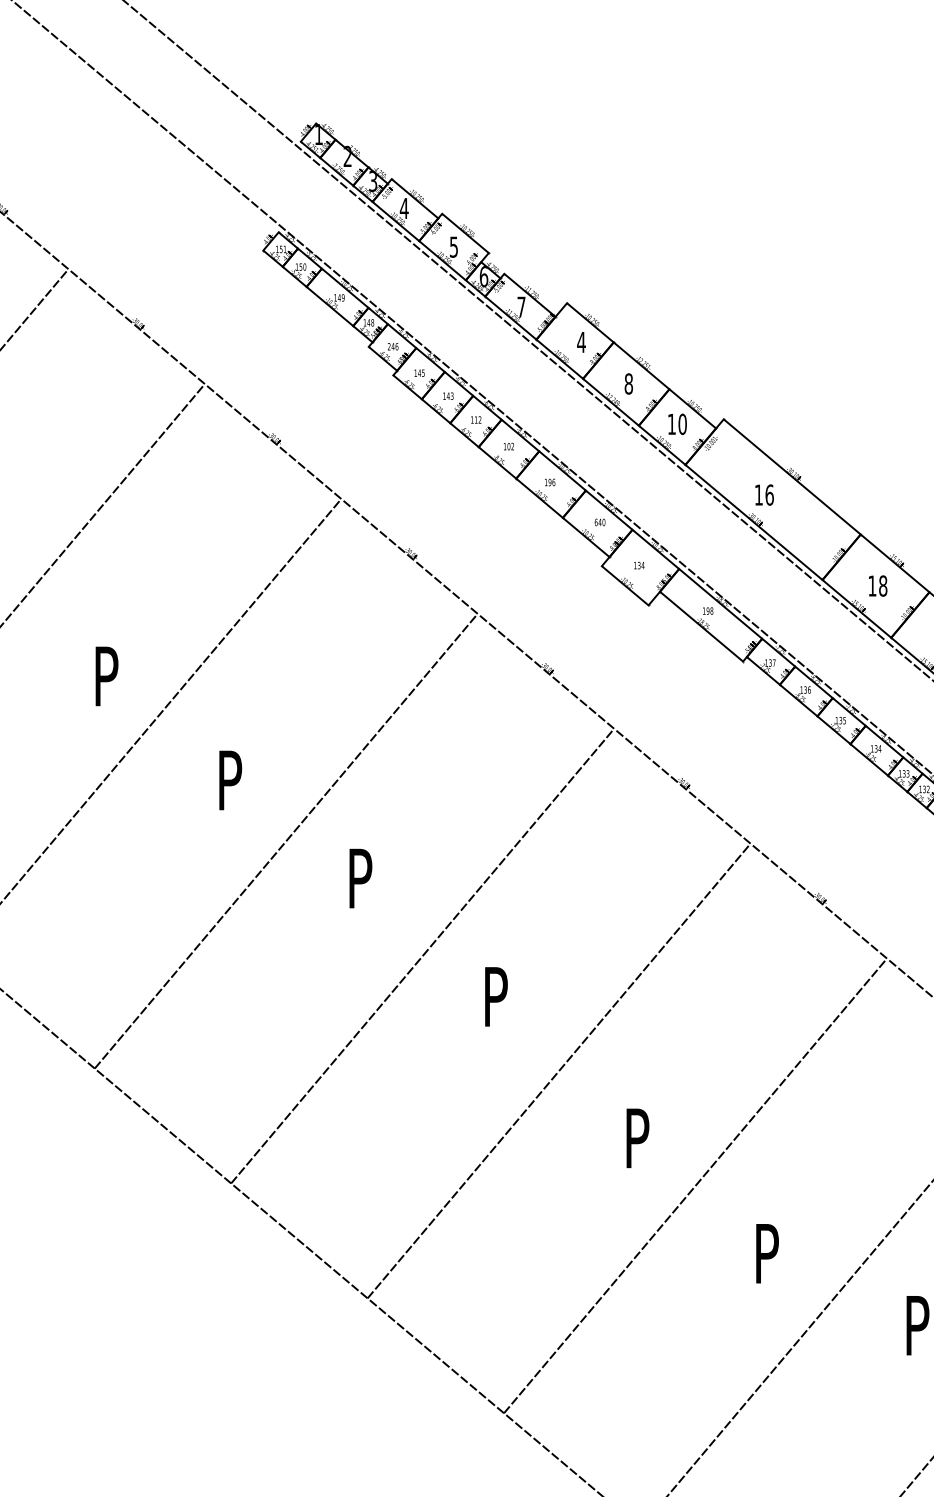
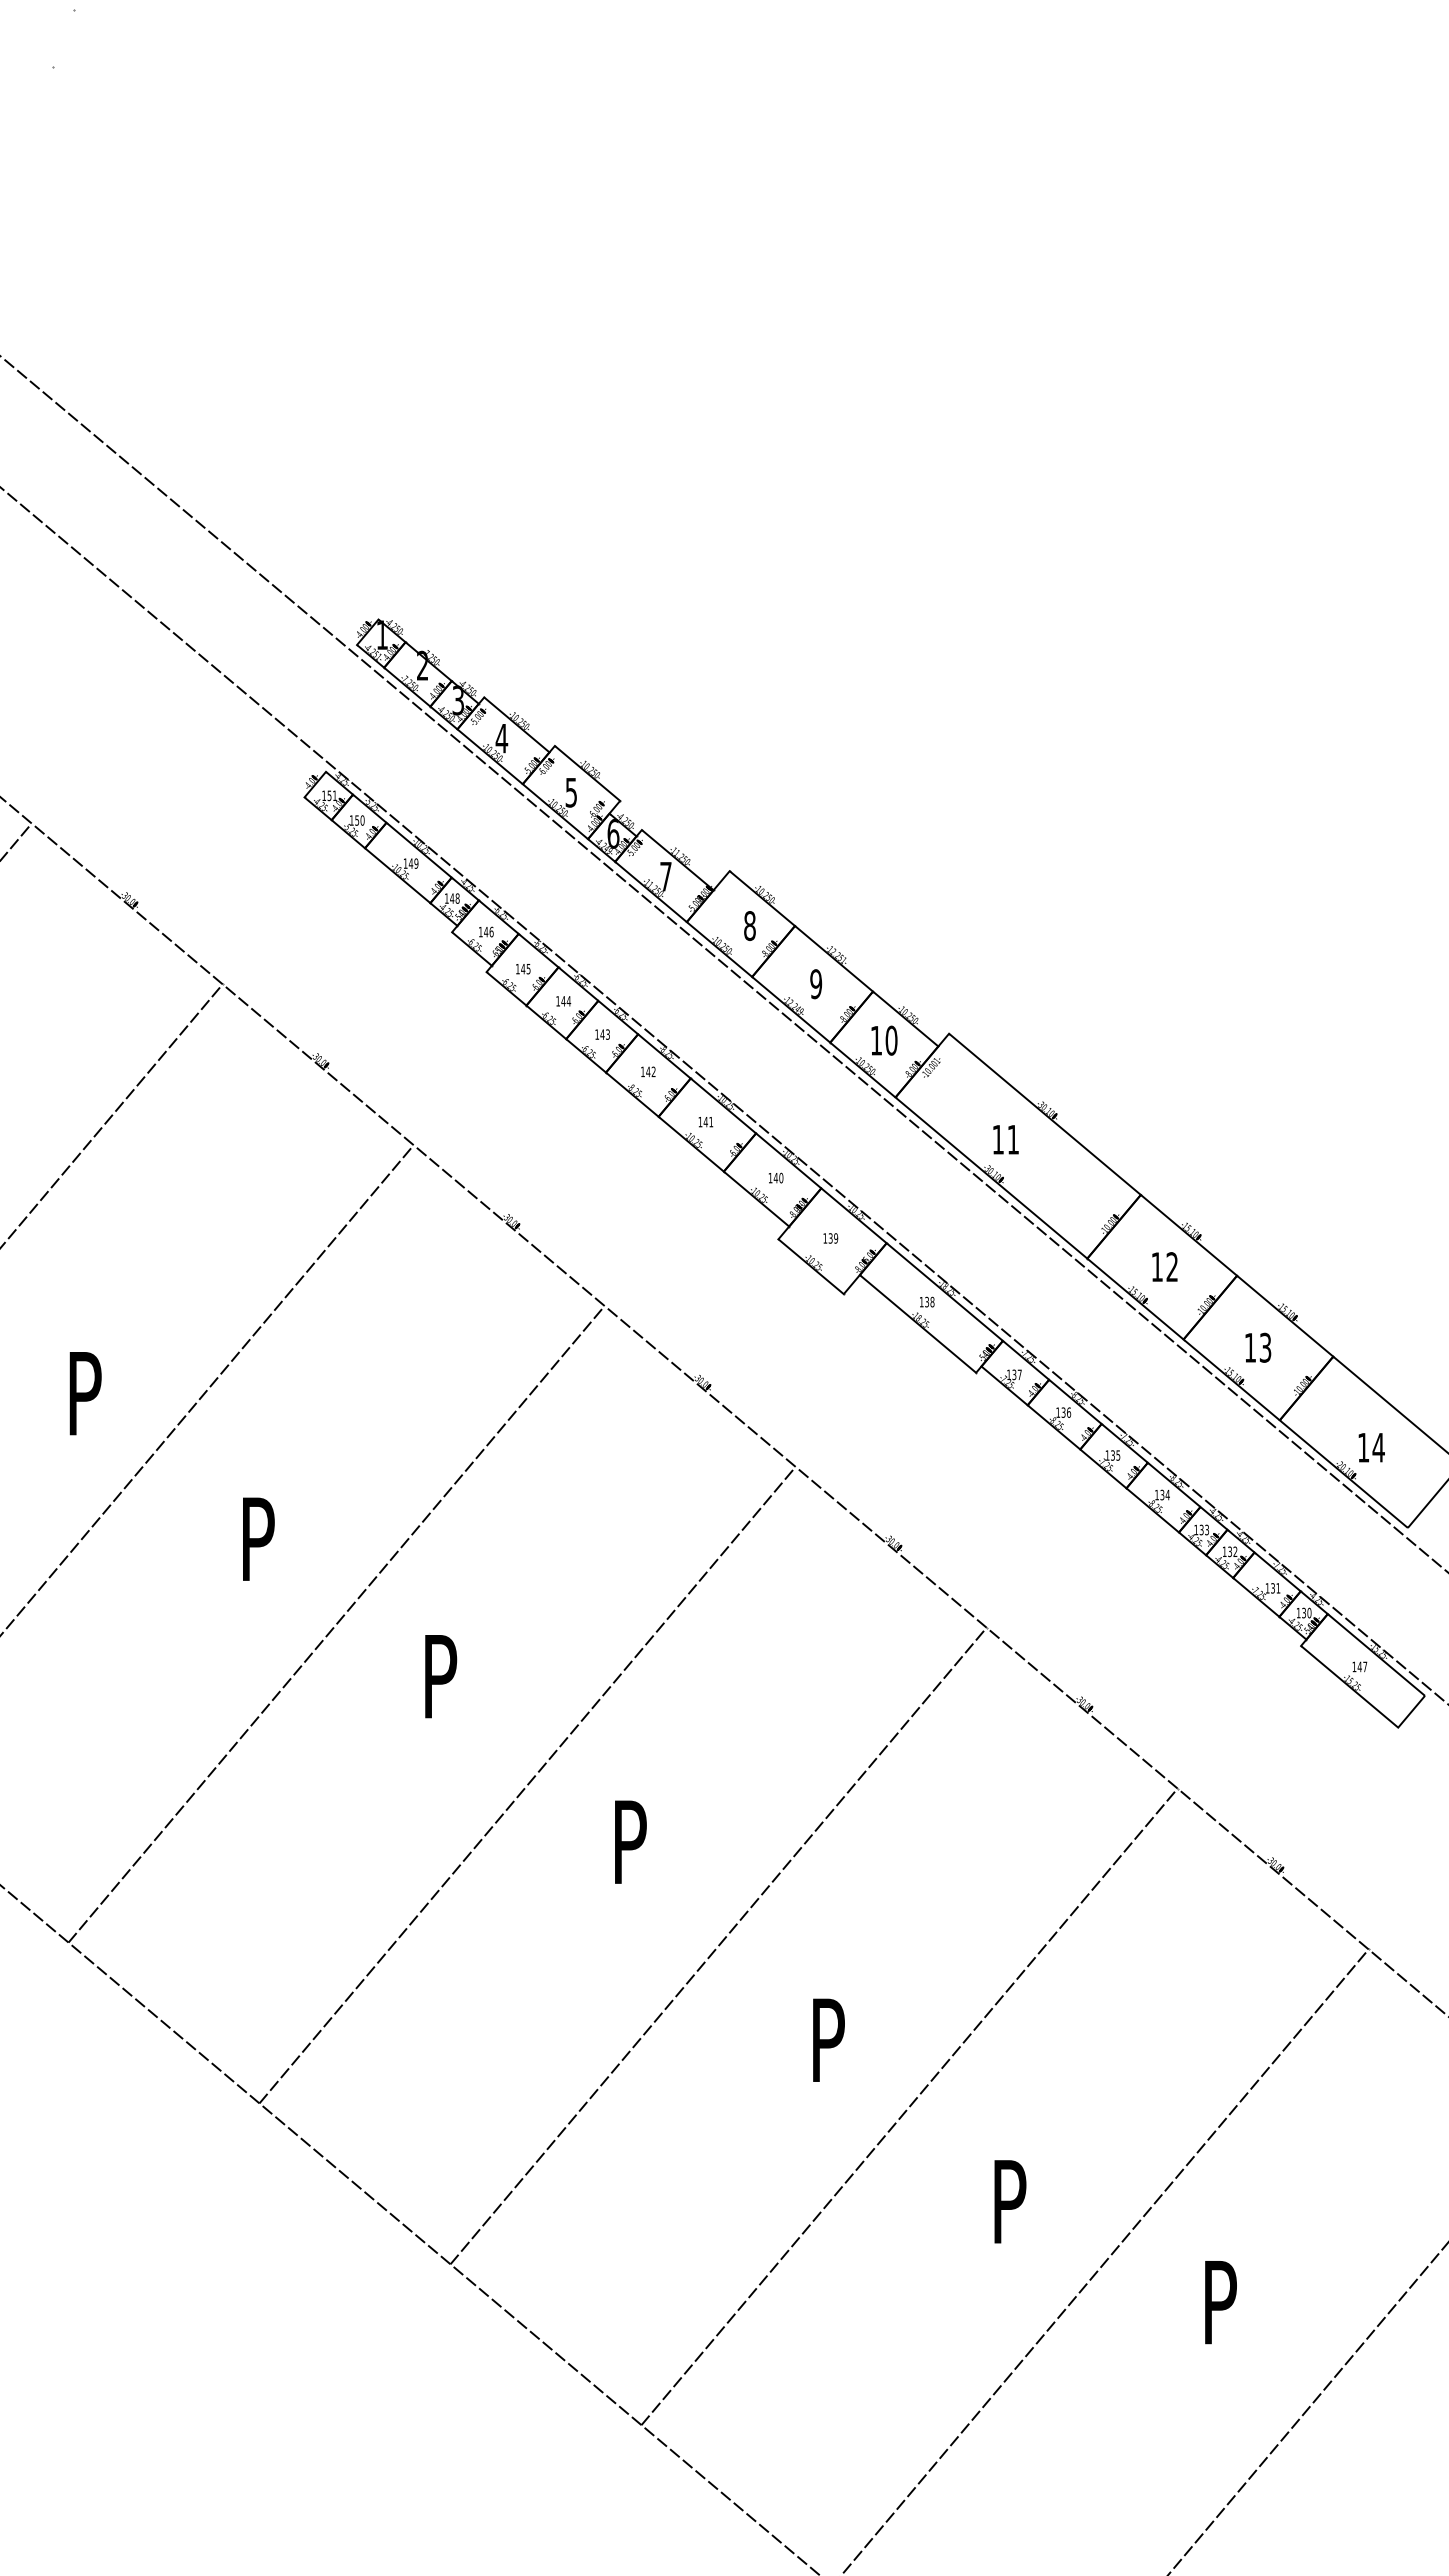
text: (581, 342) -> (749, 925), 4 -> 8
text: (389, 346) -> (480, 931), 246 -> 146
text: (629, 384) -> (816, 984), 8 -> 9
text: (451, 396) -> (568, 1001), 143 -> 144
text: (477, 419) -> (604, 1034), 112 -> 143
text: (509, 446) -> (648, 1071), 102 -> 142
text: (551, 482) -> (708, 1121), 196 -> 141
text: (769, 494) -> (1013, 1139), 16 -> 11
text: (596, 522) -> (770, 1177), 640 -> 140
text: (642, 565) -> (835, 1238), 134 -> 139
text: (883, 586) -> (1172, 1267), 18 -> 12
text: (708, 611) -> (927, 1302), 198 -> 138

